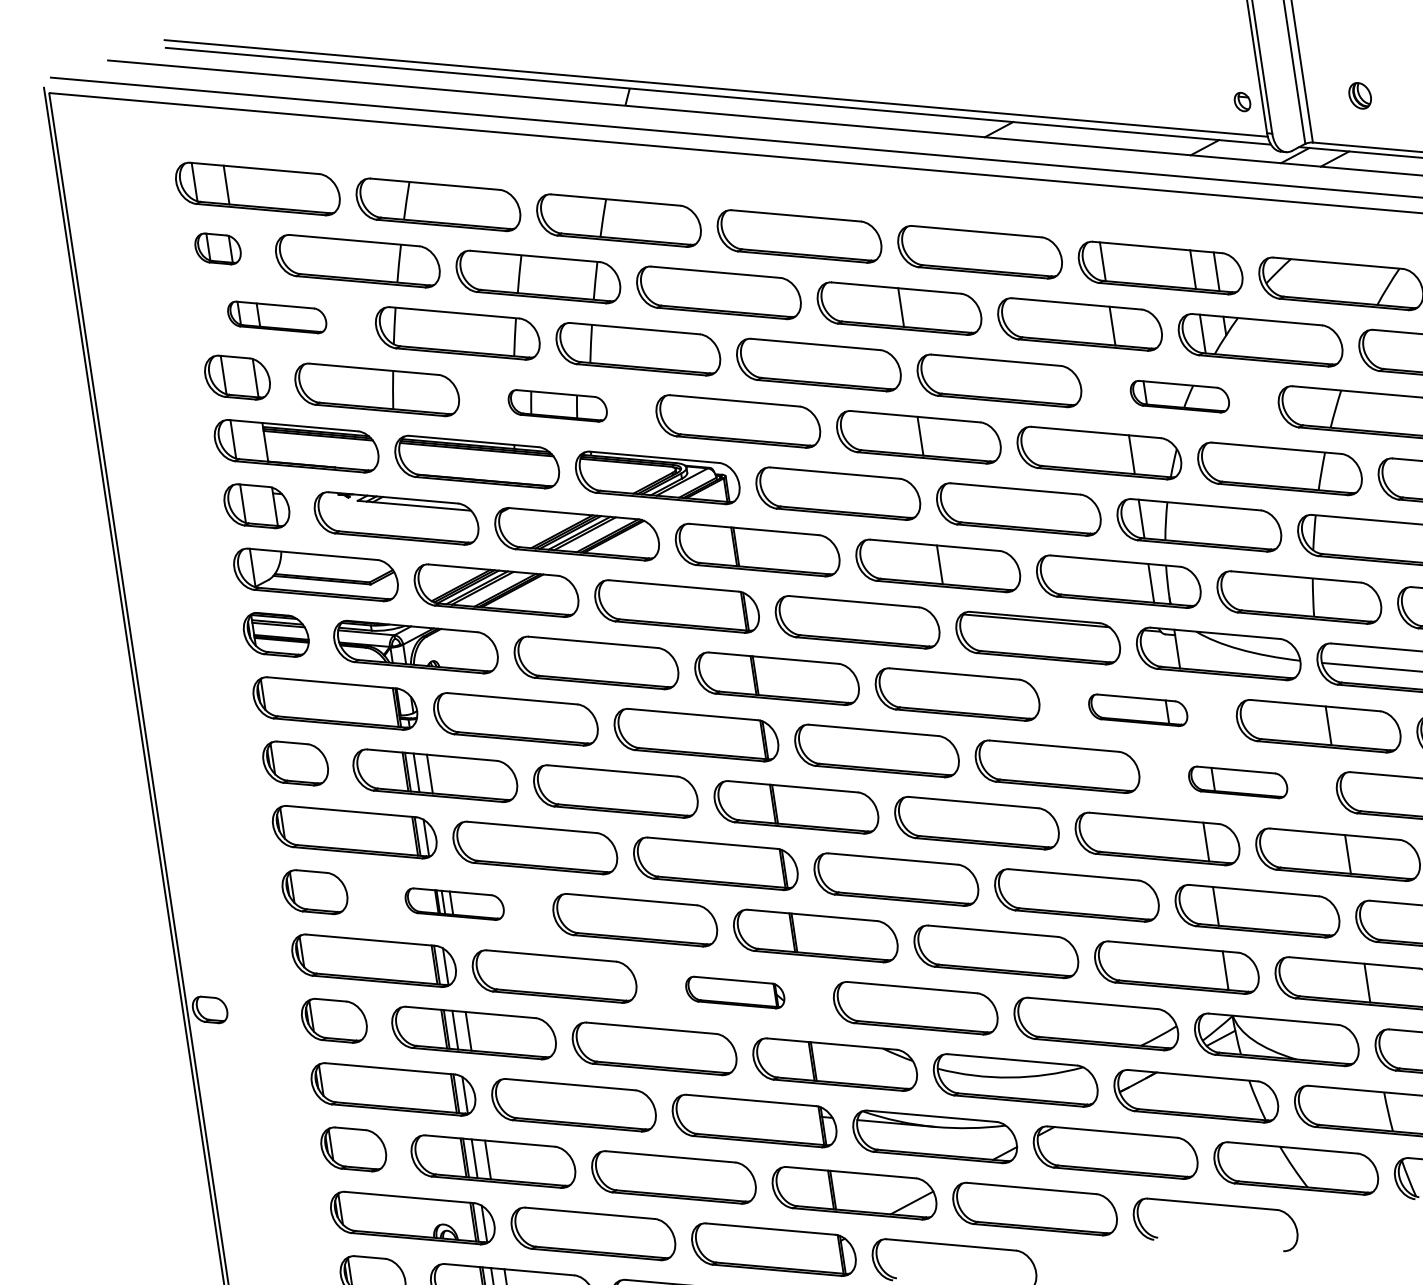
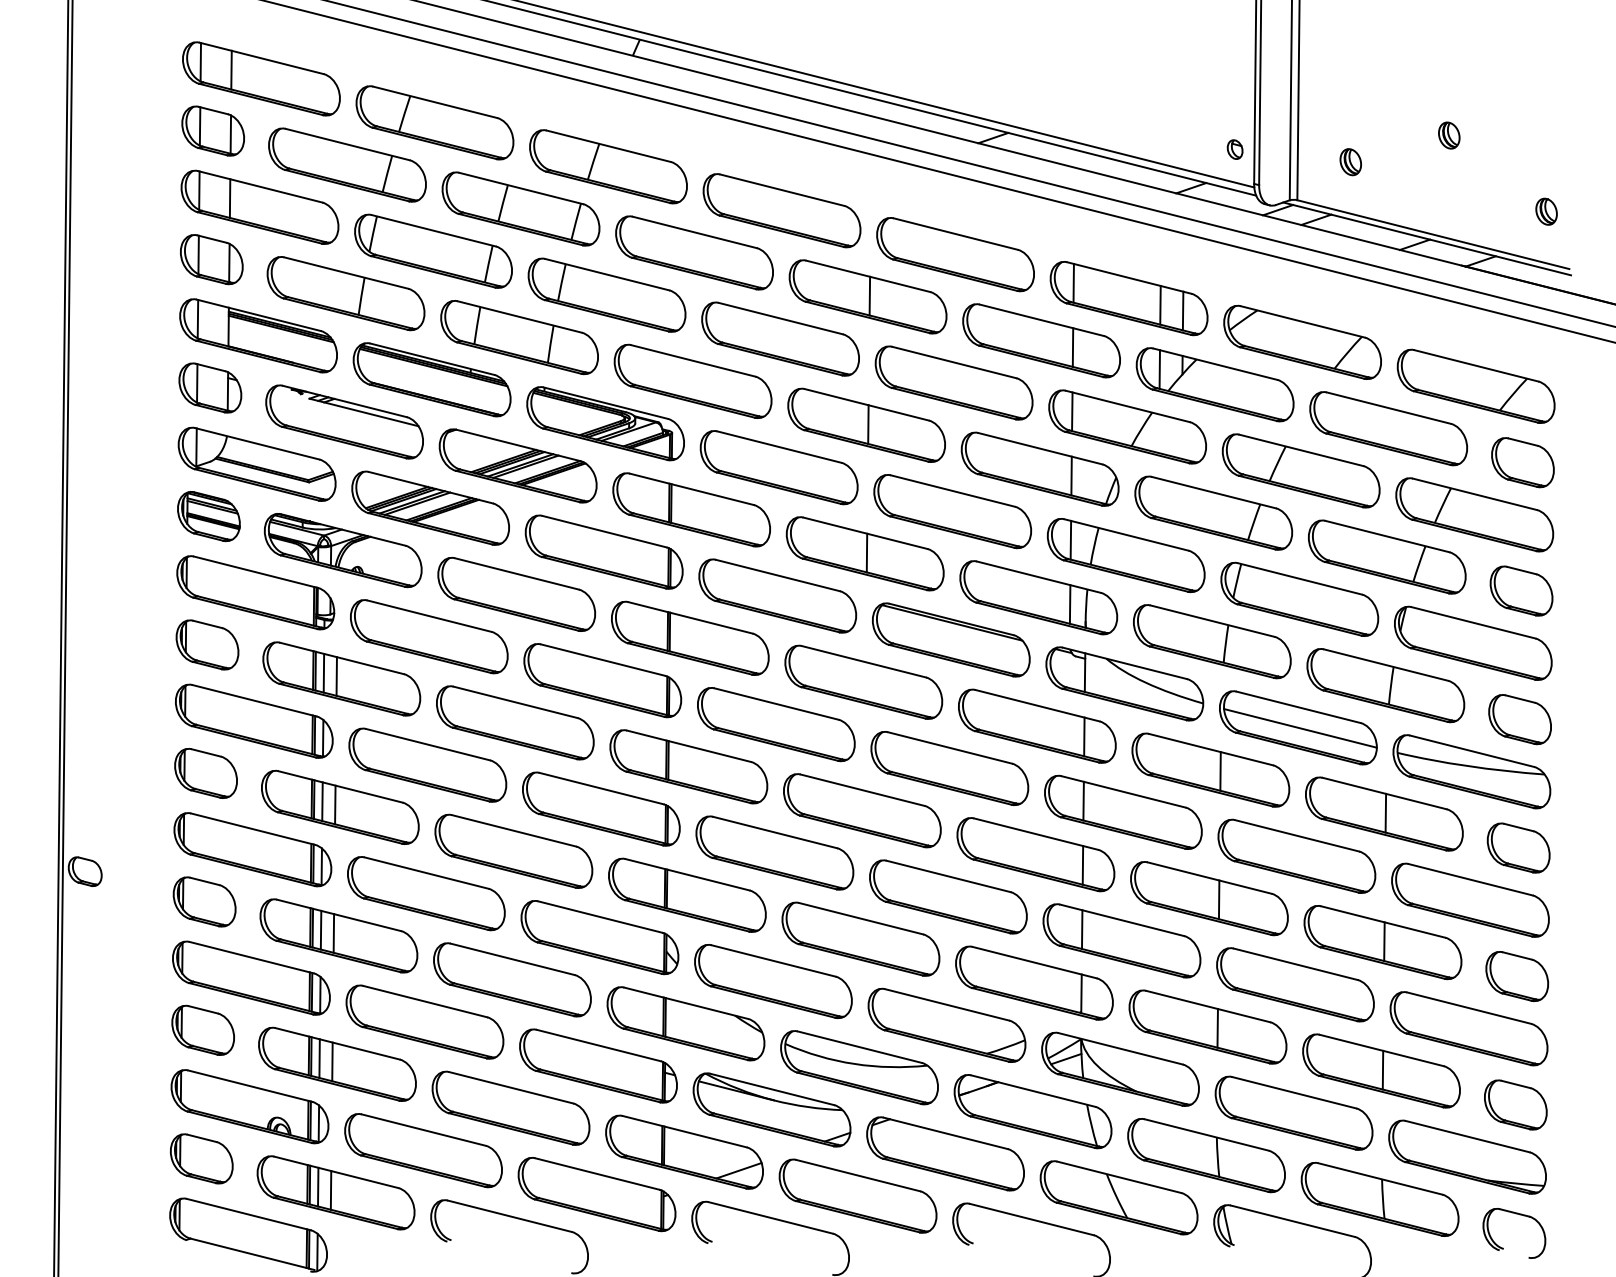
part: (217, 248) -> (212, 130), size x1.43
part: (276, 316) -> (259, 206), size x1.67
part: (1179, 396) -> (1127, 426), size x1.67
part: (557, 405) -> (519, 337), size x1.67
part: (1138, 709) -> (1037, 725), size x1.67
part: (1238, 781) -> (1123, 811), size x1.67
part: (454, 903) -> (340, 806), size x1.67
part: (734, 992) -> (599, 937), size x1.67

